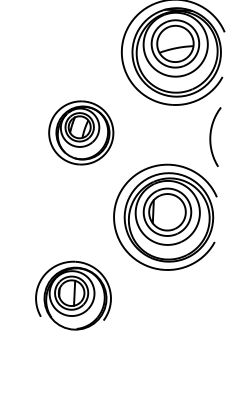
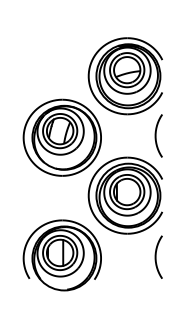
part: (80, 132) -> (61, 137), size x1.67
part: (72, 295) -> (61, 255), size x1.43
curve: (203, 303) -> (156, 256), added

